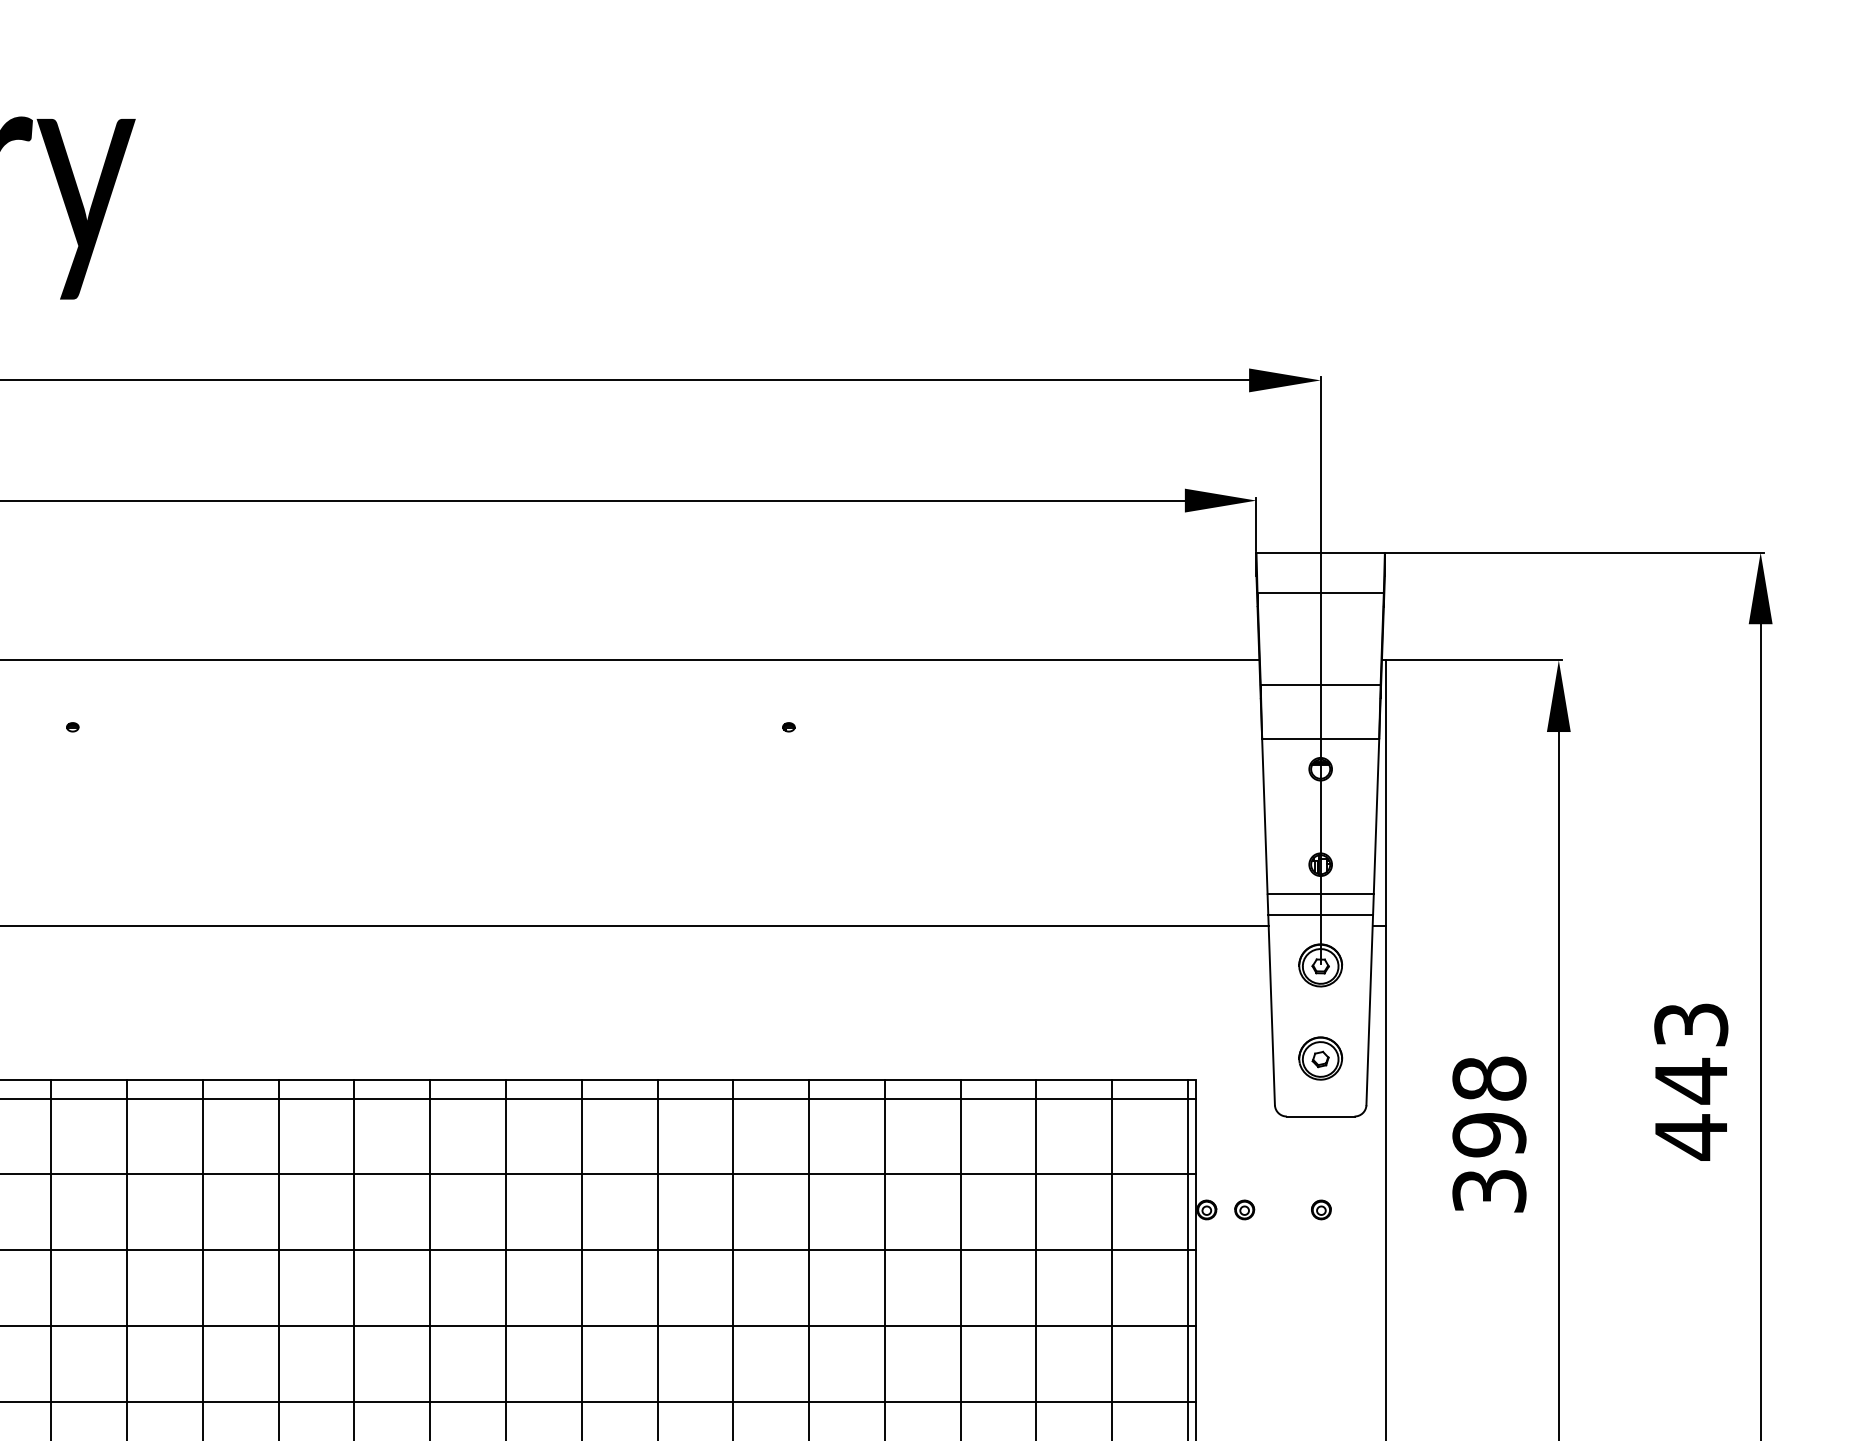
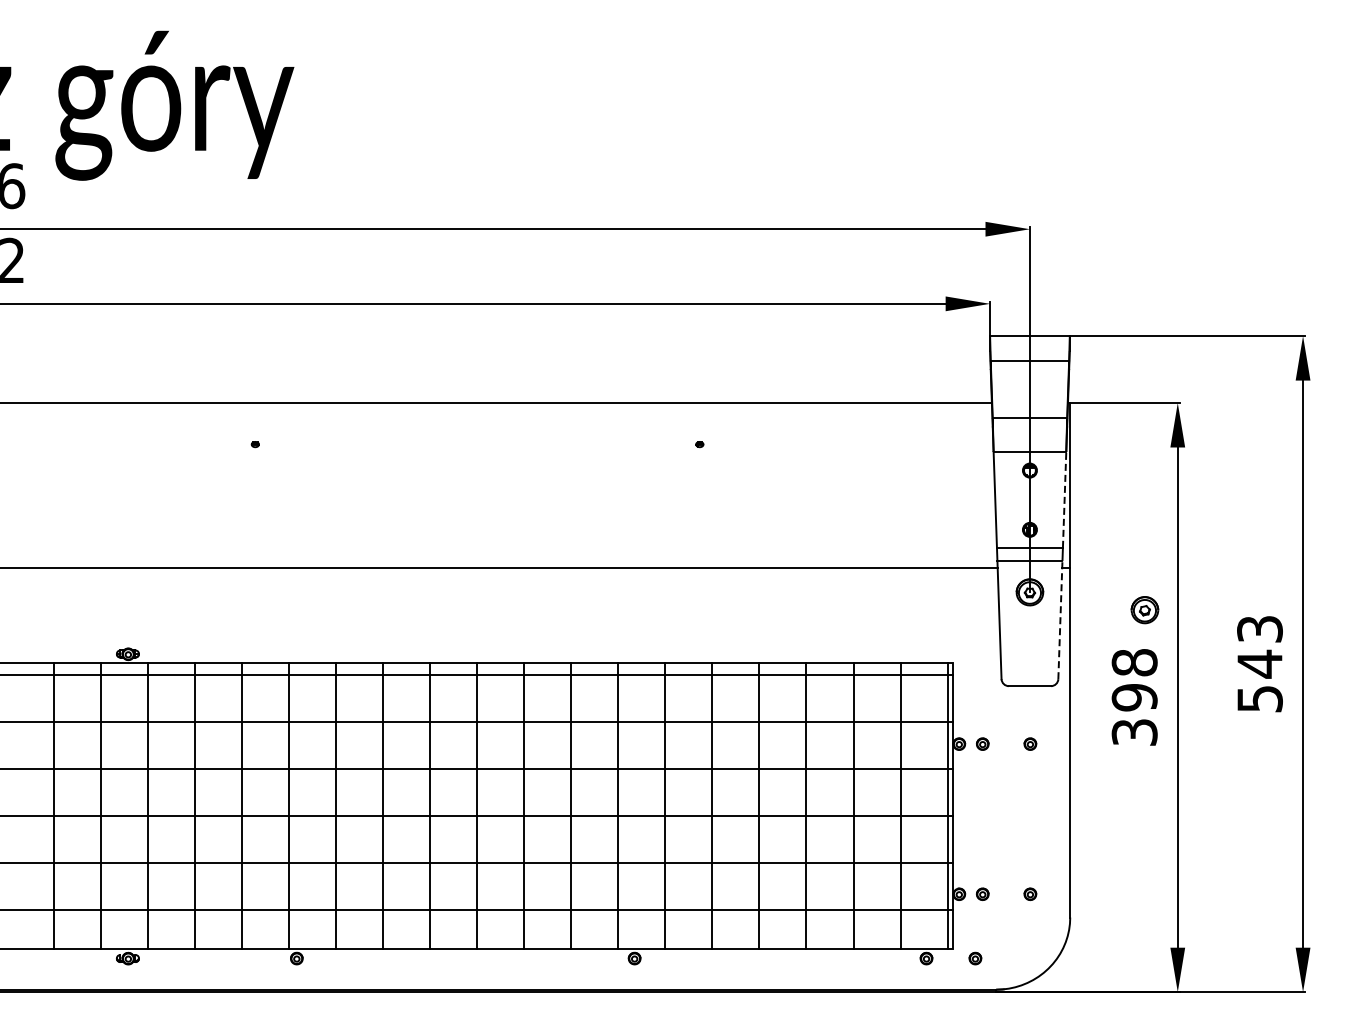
line: (1376, 815) -> (1064, 499), solid -> dashed
line: (1369, 1009) -> (1060, 619), solid -> dashed
part: (1319, 1059) -> (1144, 610), moved
text: (1690, 1136) -> (1259, 698), 443 -> 543

